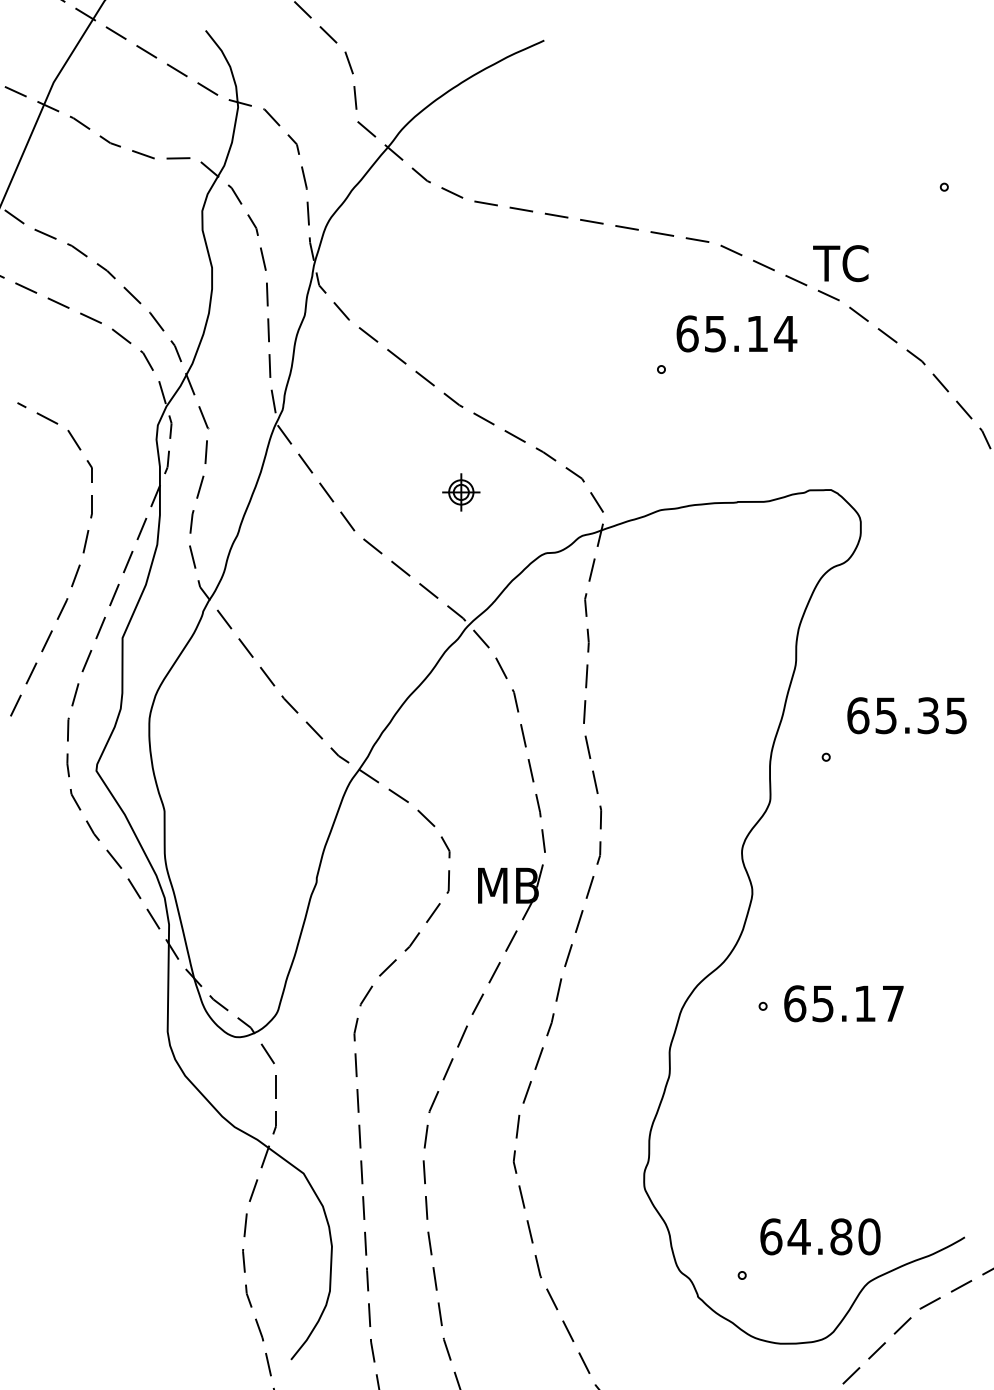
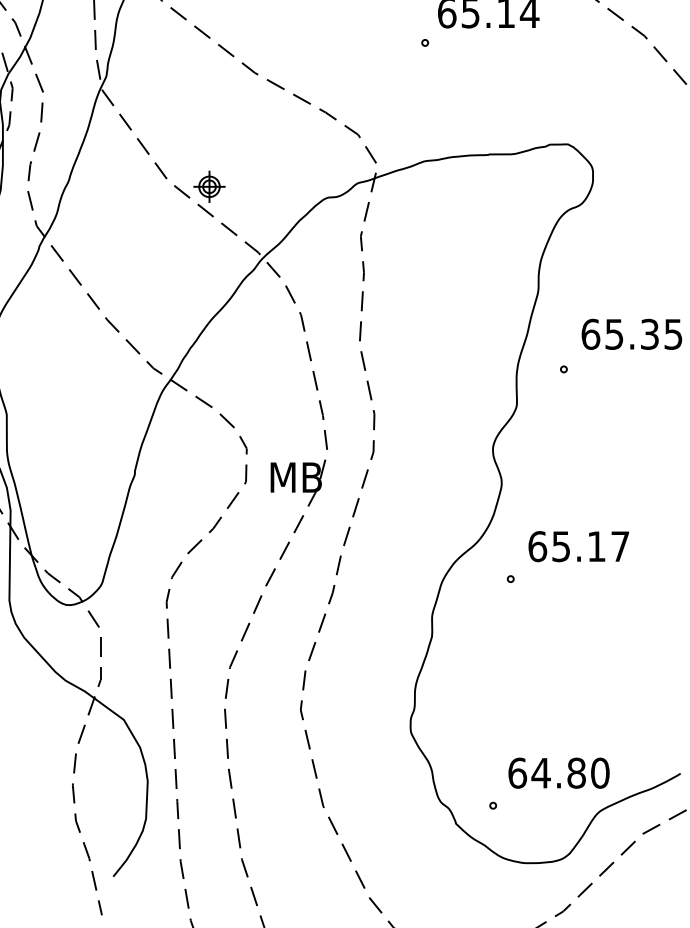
part: (461, 492) -> (209, 186), moved
text: (843, 1003) -> (578, 546), moved

